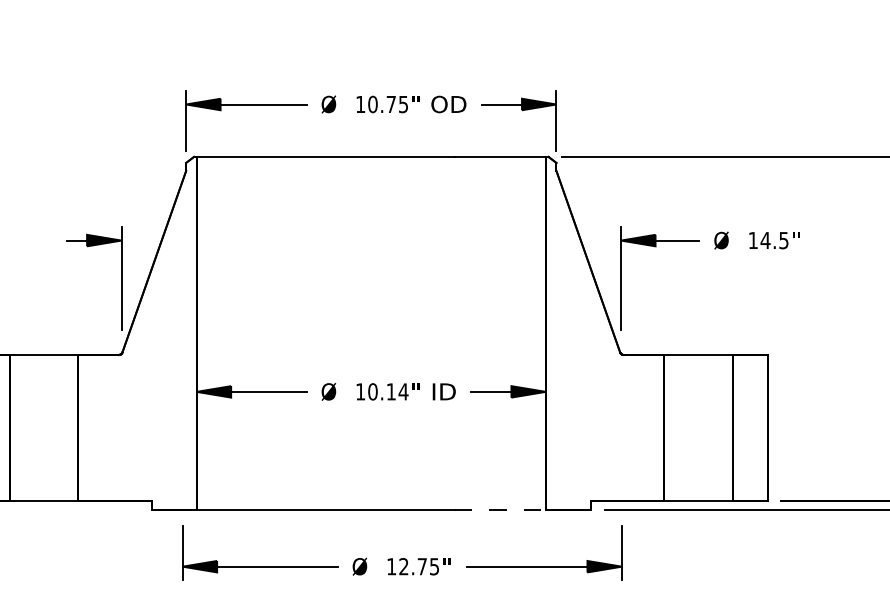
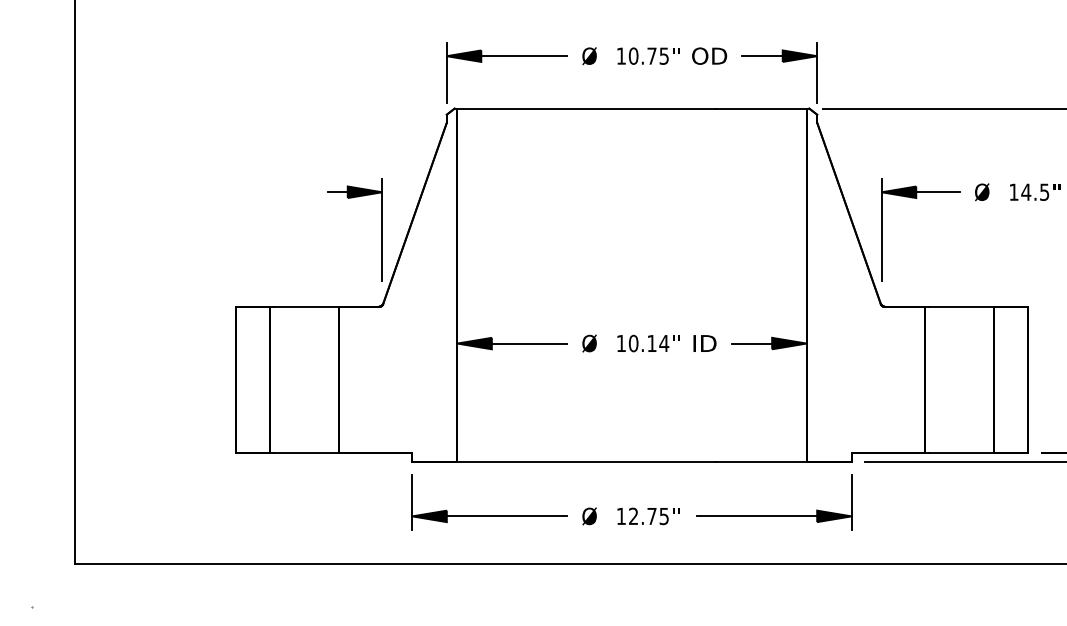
line: (500, 509) -> (761, 461), dashed -> solid
part: (401, 552) -> (631, 502), moved

